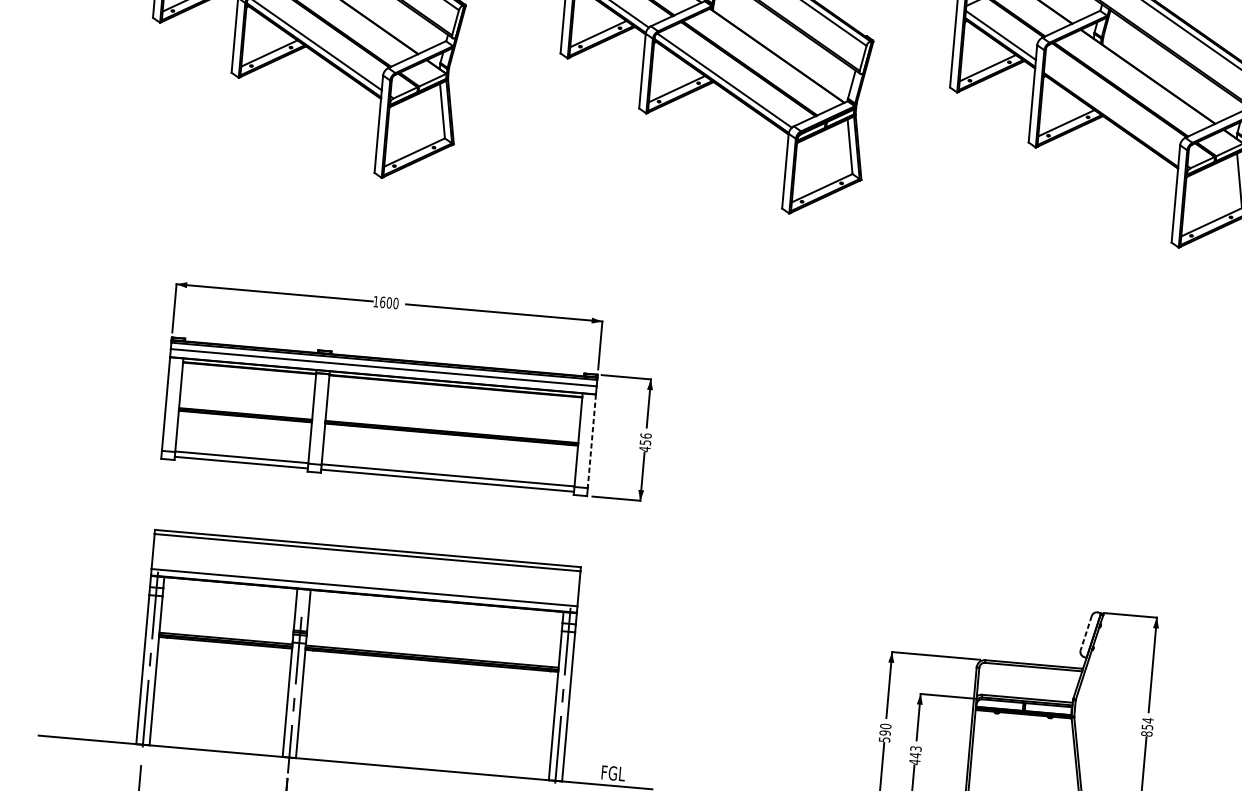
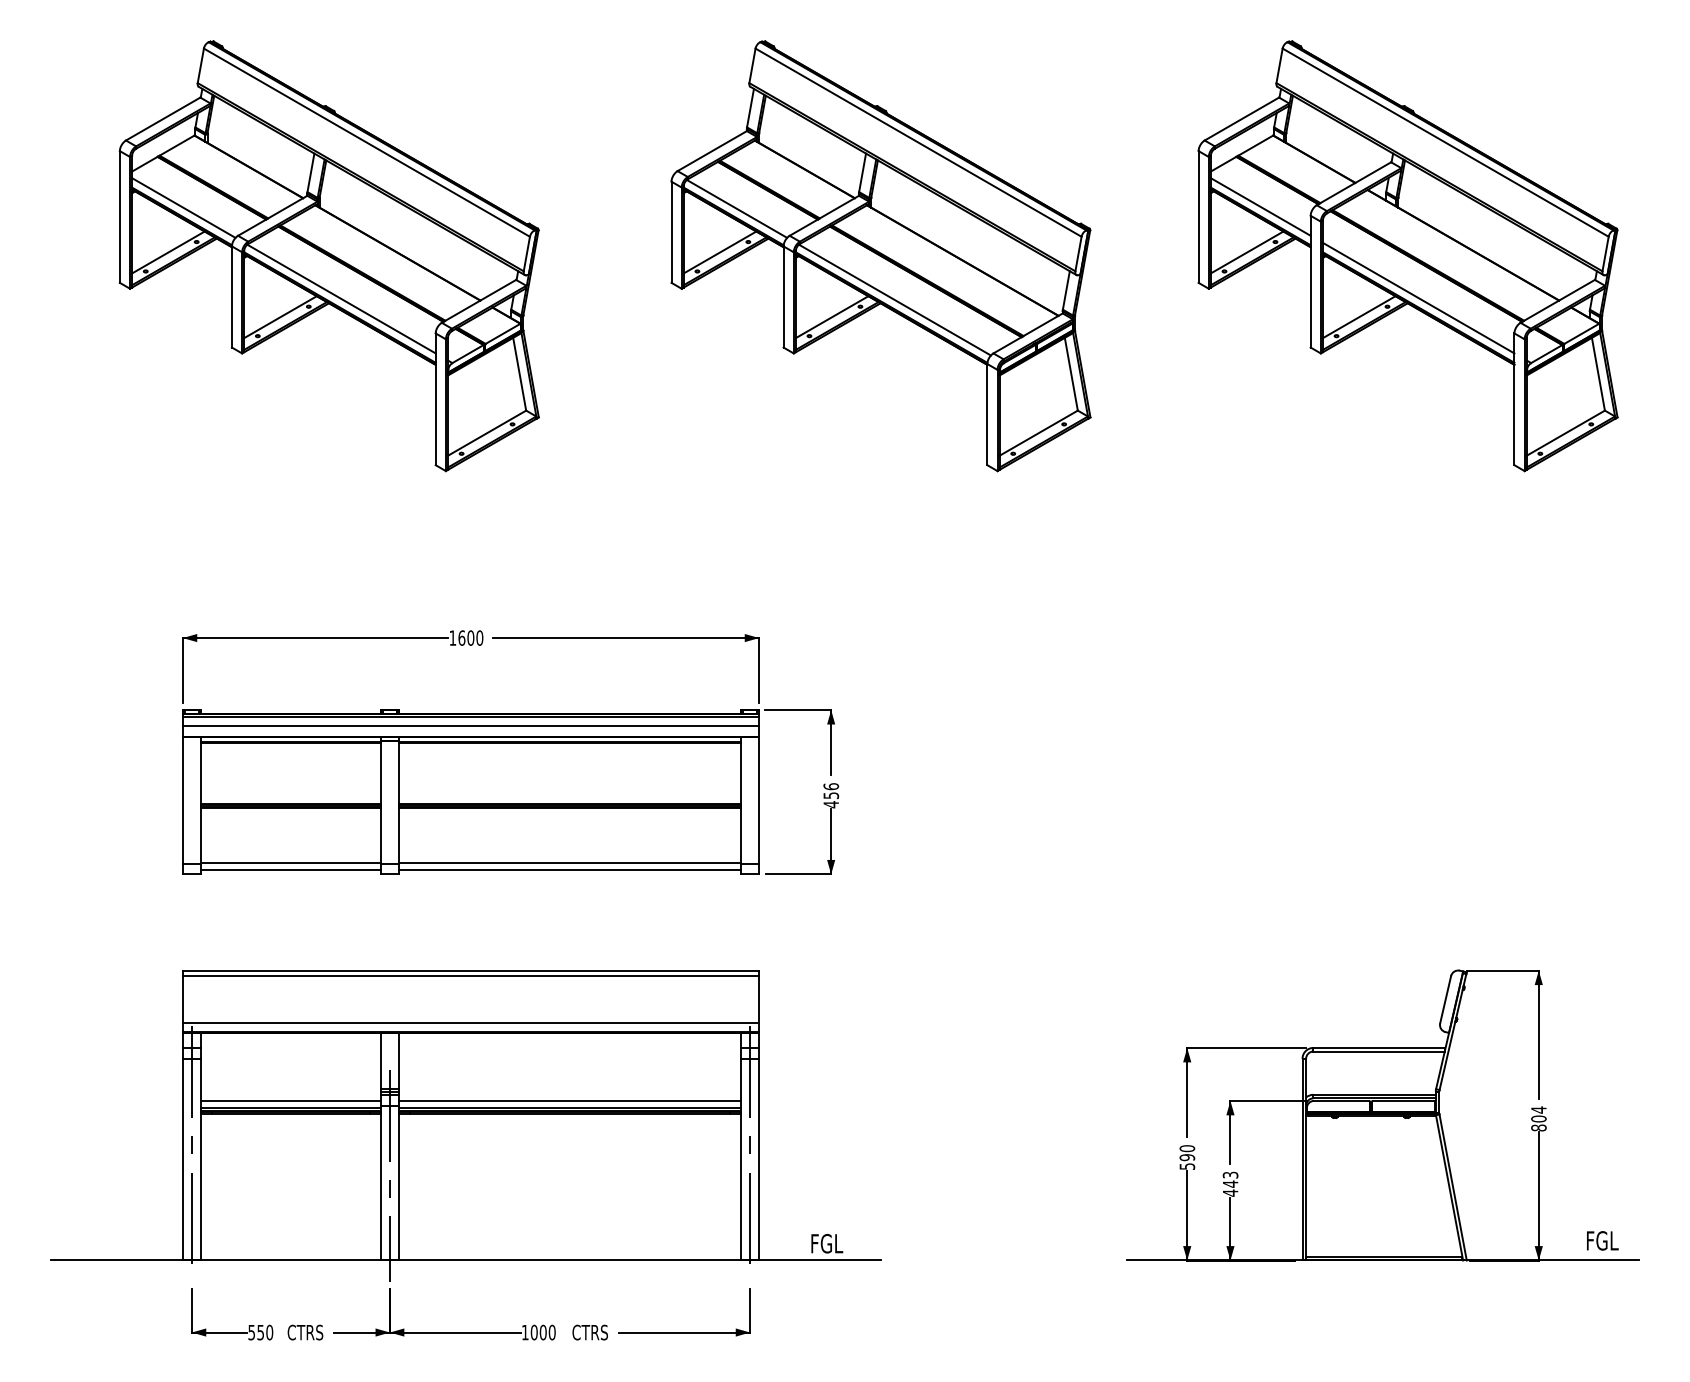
line: (1111, 112) -> (1418, 297), added
line: (592, 441) -> (759, 800), dashed -> solid
line: (226, 632) -> (290, 1100), added
line: (1086, 633) -> (1445, 1000), dashed -> solid
line: (432, 650) -> (569, 1100), added
text: (1147, 726) -> (1538, 1118), 854 -> 804

